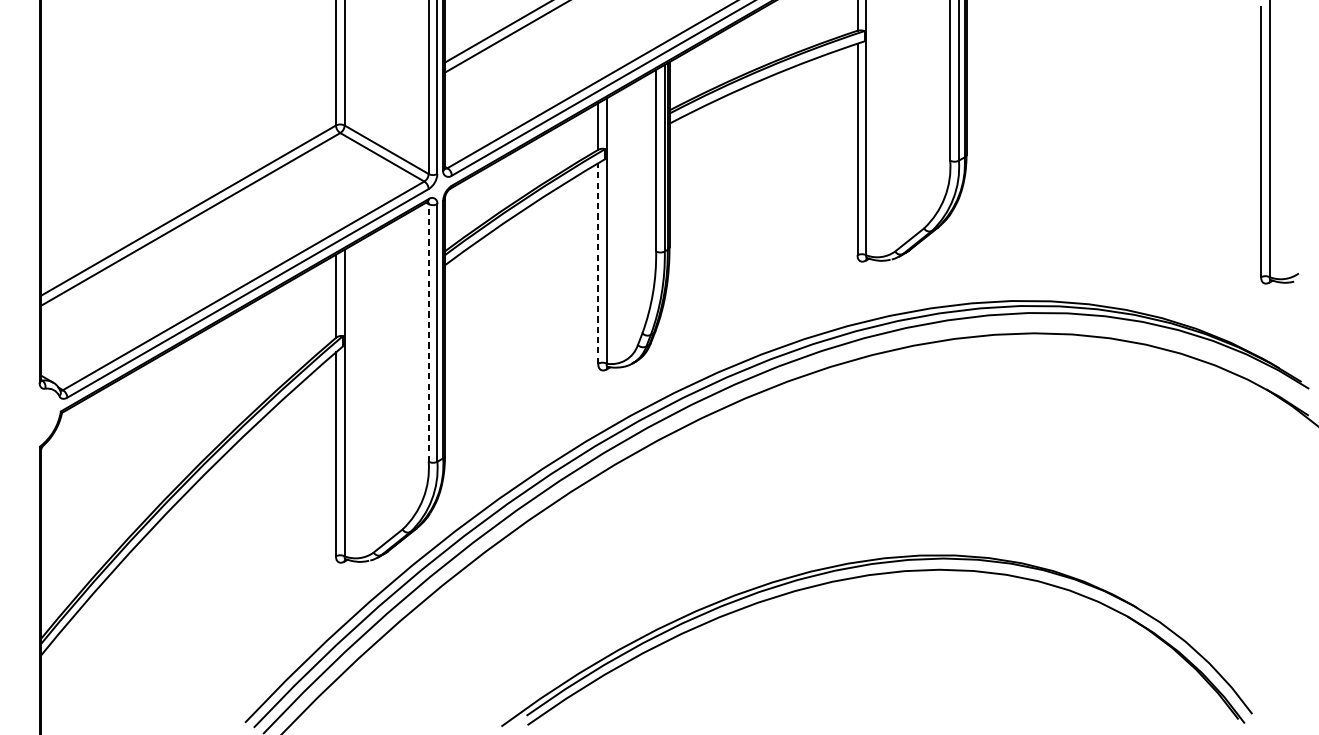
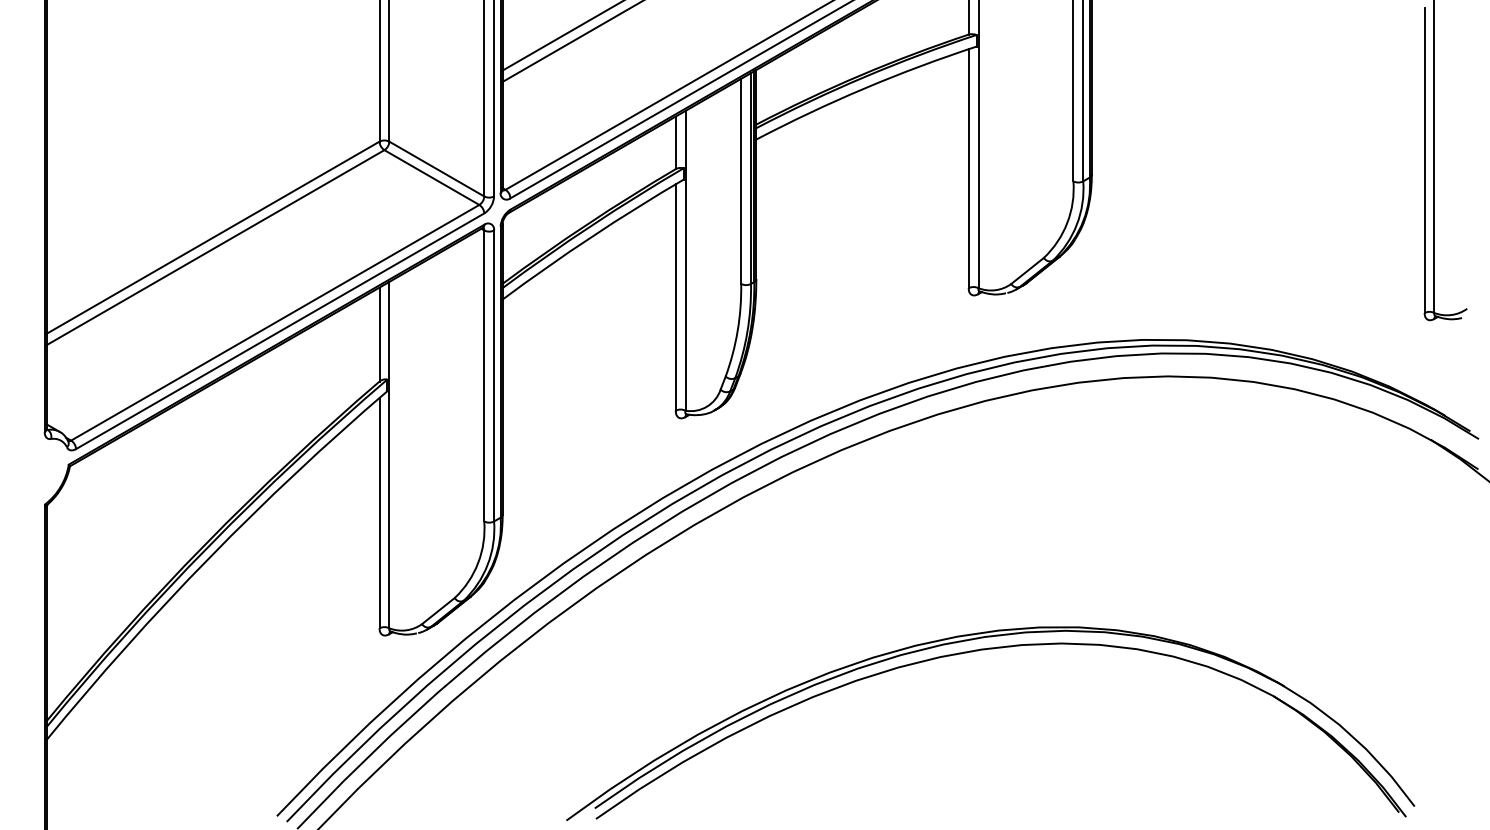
line: (597, 263) -> (675, 297), dashed -> solid
line: (428, 332) -> (484, 375), dashed -> solid

